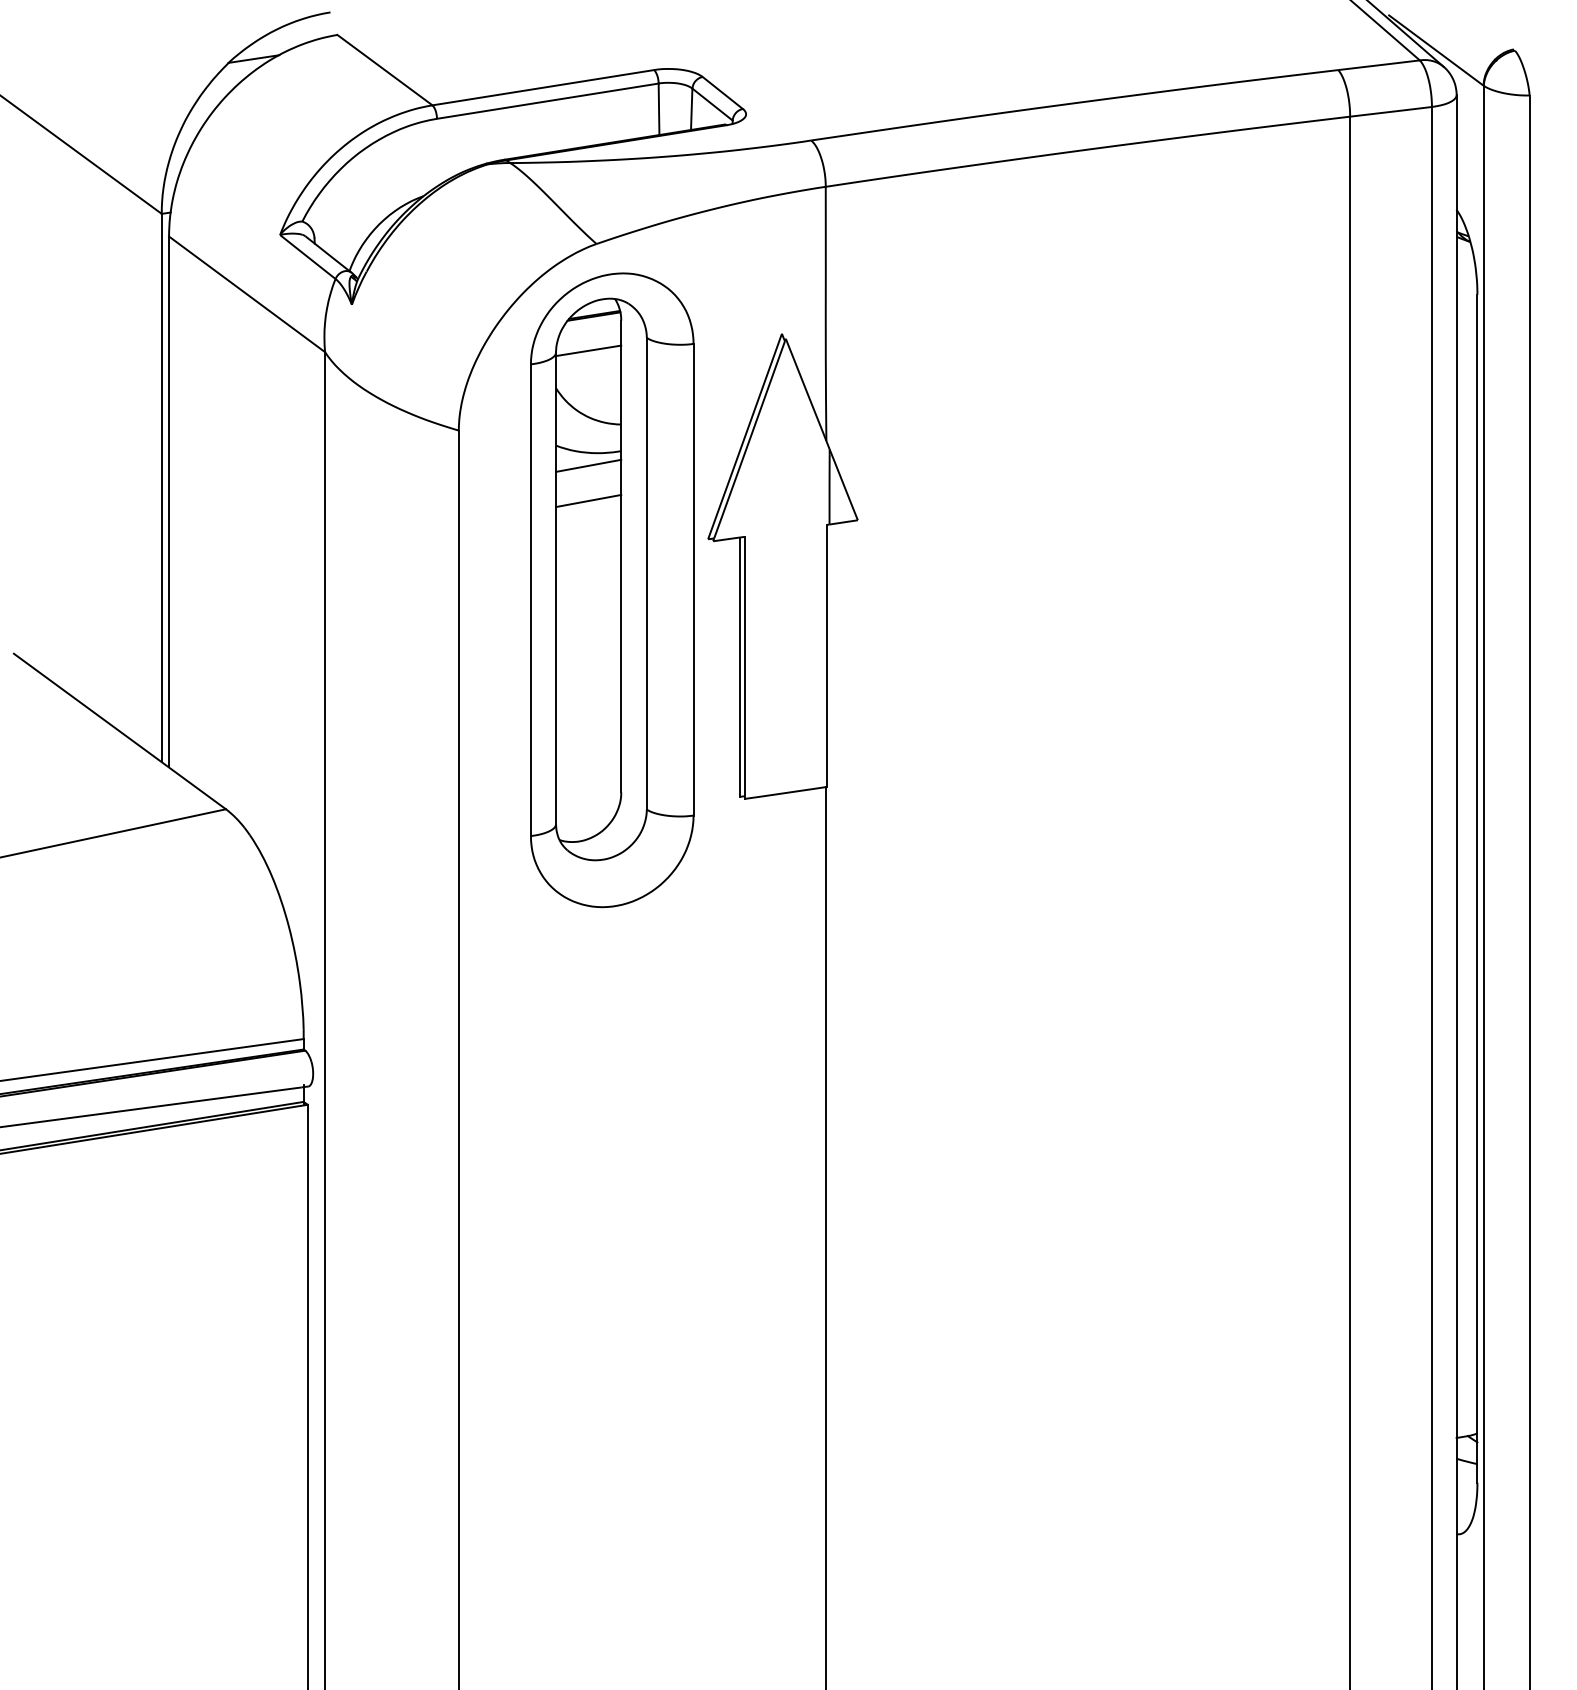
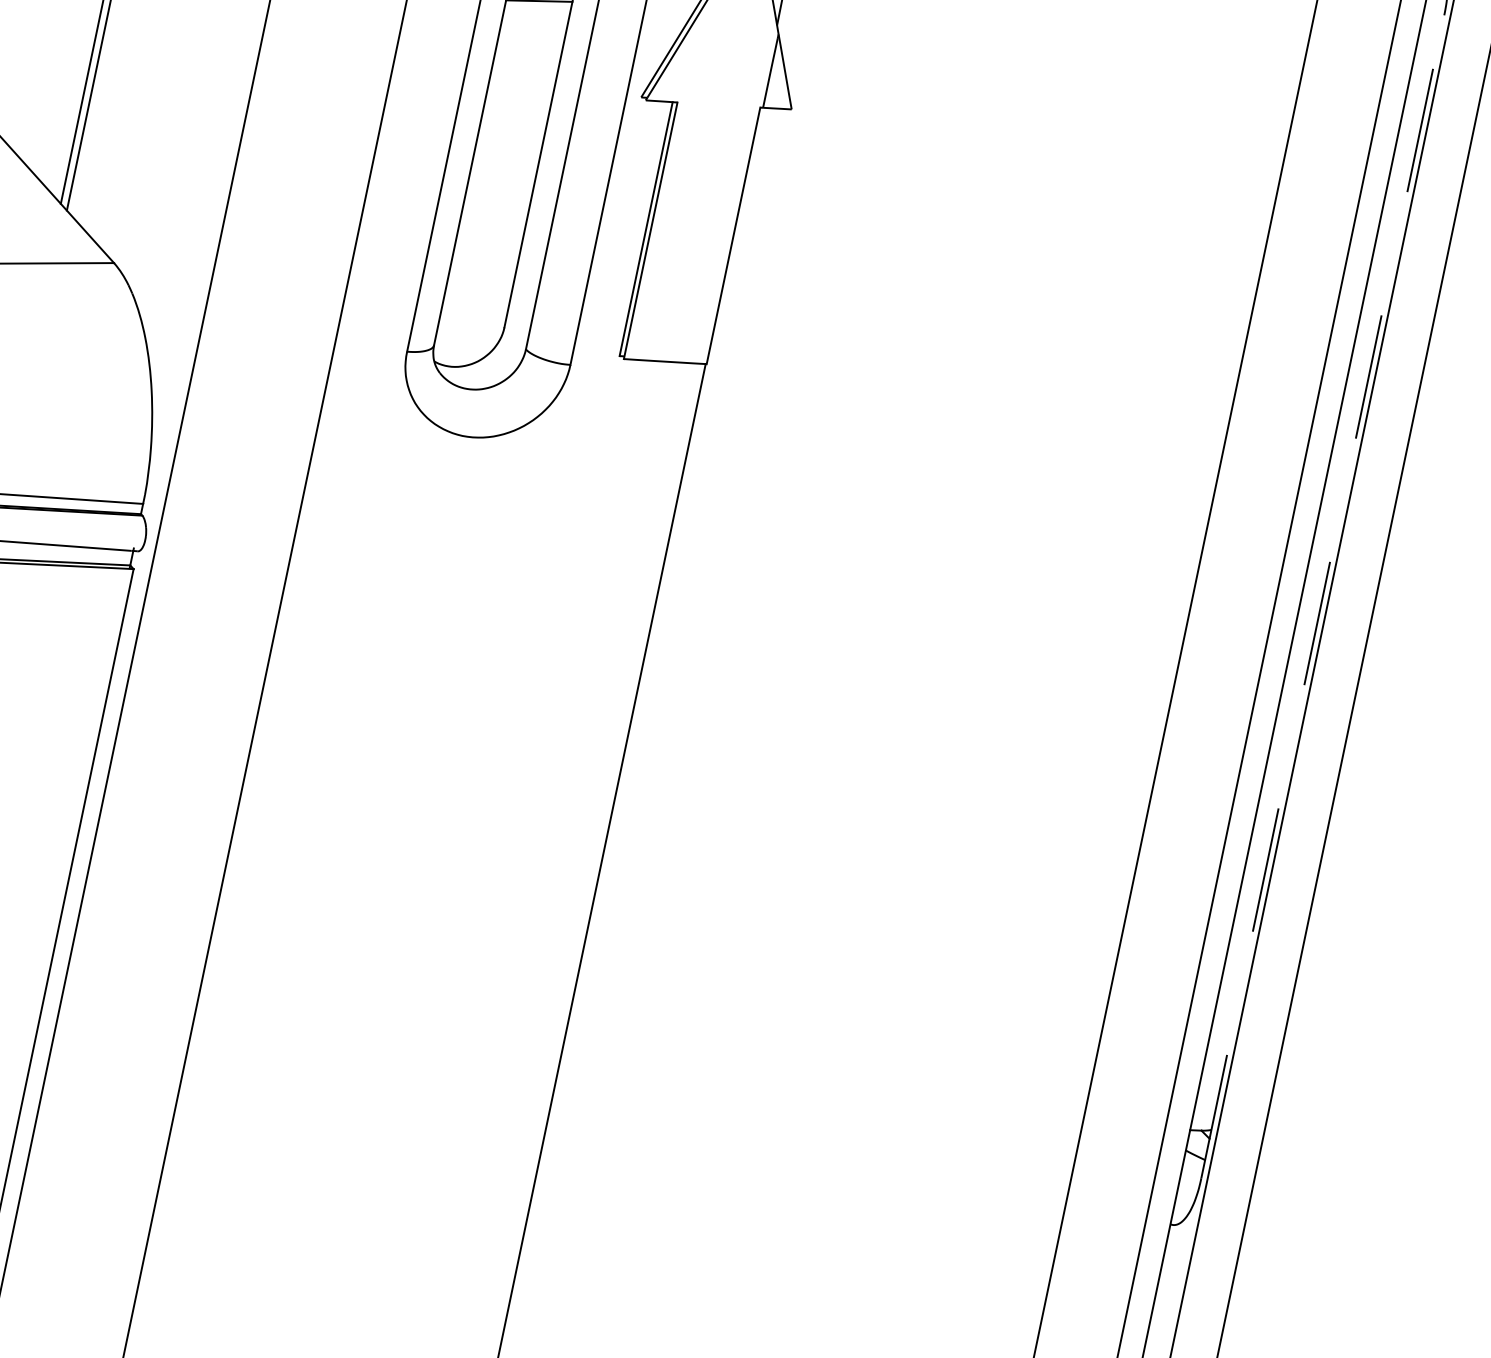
line: (588, 500) -> (532, 34), removed
line: (1477, 888) -> (1322, 596), solid -> dashed

